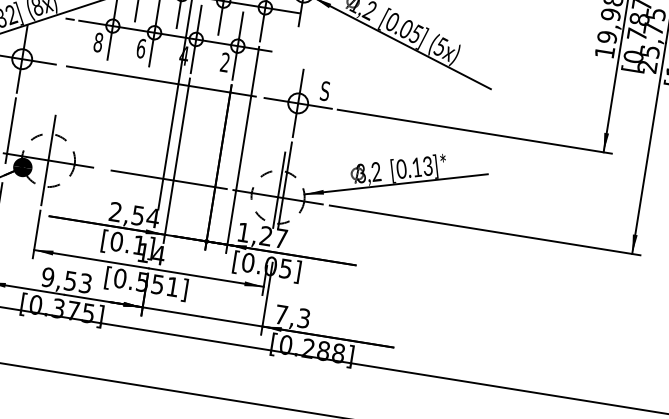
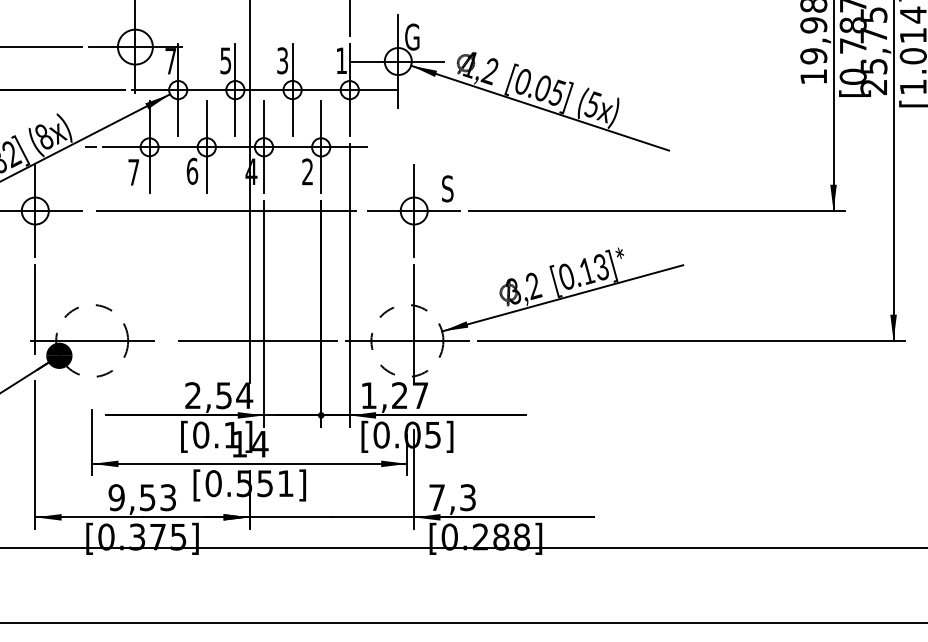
text: (98, 41) -> (133, 171), 8 -> 7
line: (48, 160) -> (92, 340), removed
line: (279, 190) -> (407, 331), removed

